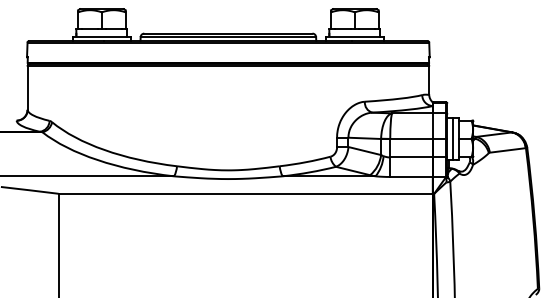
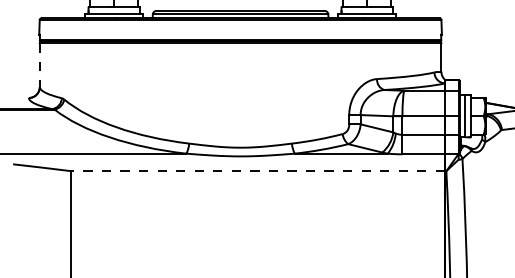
line: (27, 87) -> (39, 64), solid -> dashed
line: (245, 193) -> (257, 170), solid -> dashed

